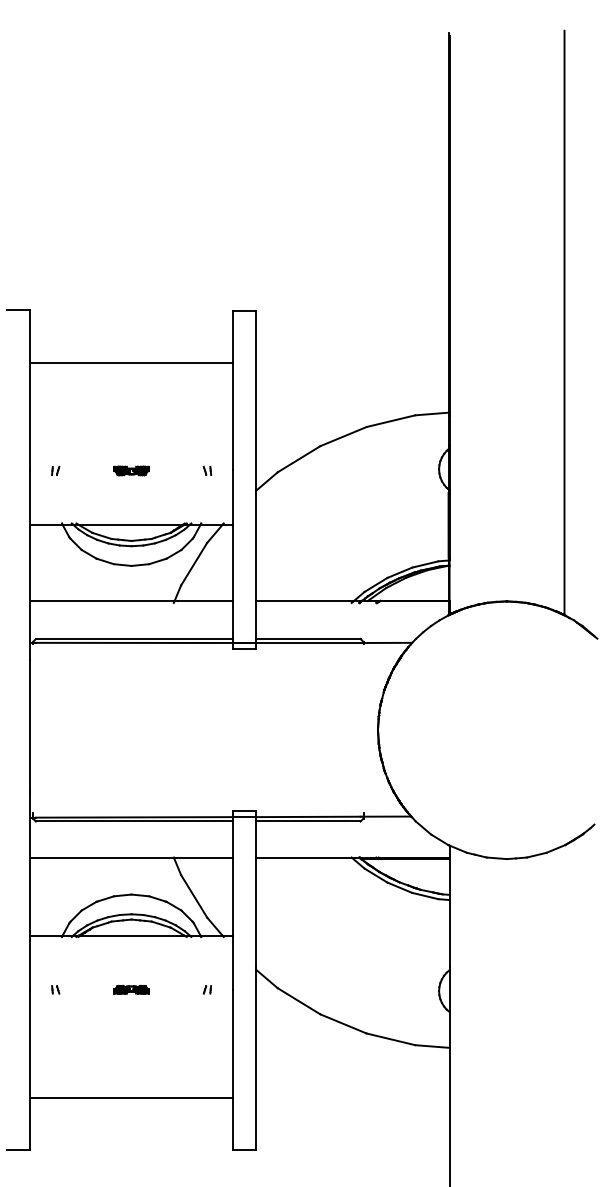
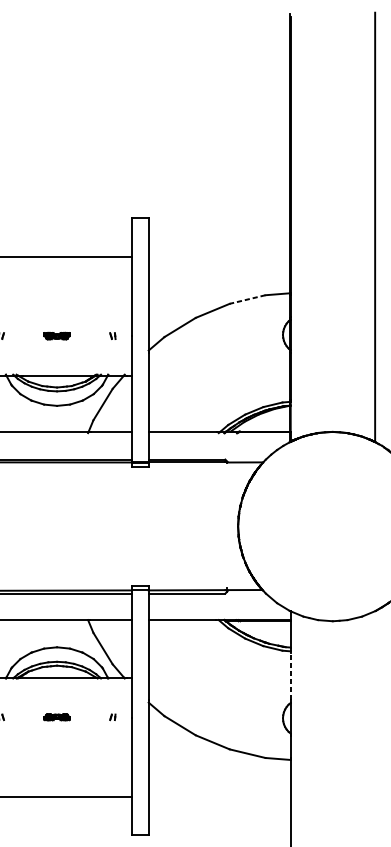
line: (390, 421) -> (247, 299), solid -> dashed
line: (449, 934) -> (290, 676), solid -> dashed

